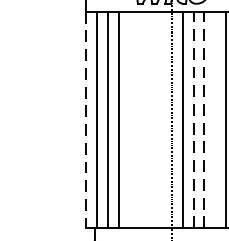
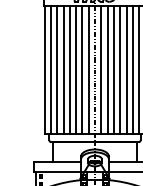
line: (128, 119) -> (69, 69), added
line: (140, 119) -> (76, 69), added
line: (150, 119) -> (82, 69), added
line: (161, 119) -> (88, 69), added
line: (215, 119) -> (120, 69), added
line: (86, 120) -> (44, 70), dashed -> solid
line: (193, 120) -> (107, 70), dashed -> solid
line: (203, 120) -> (113, 70), dashed -> solid

